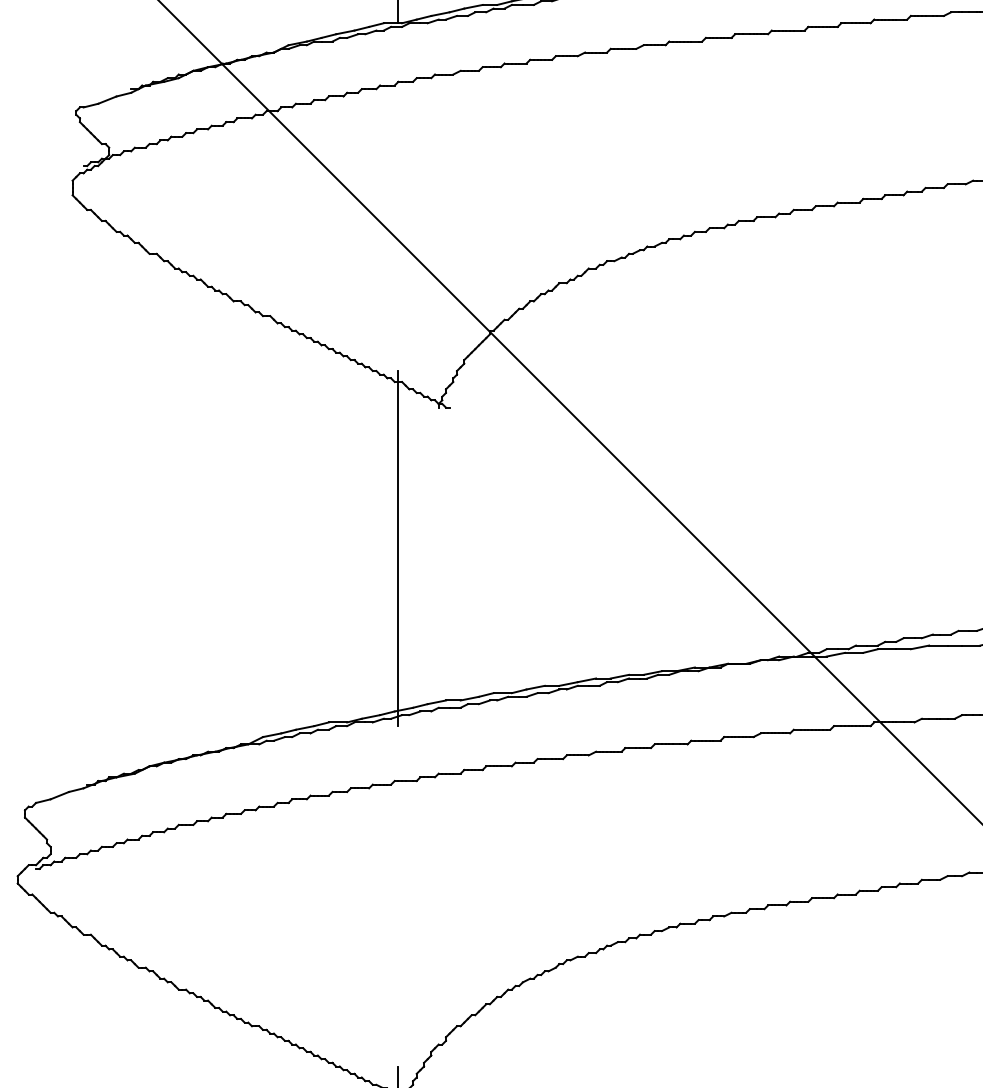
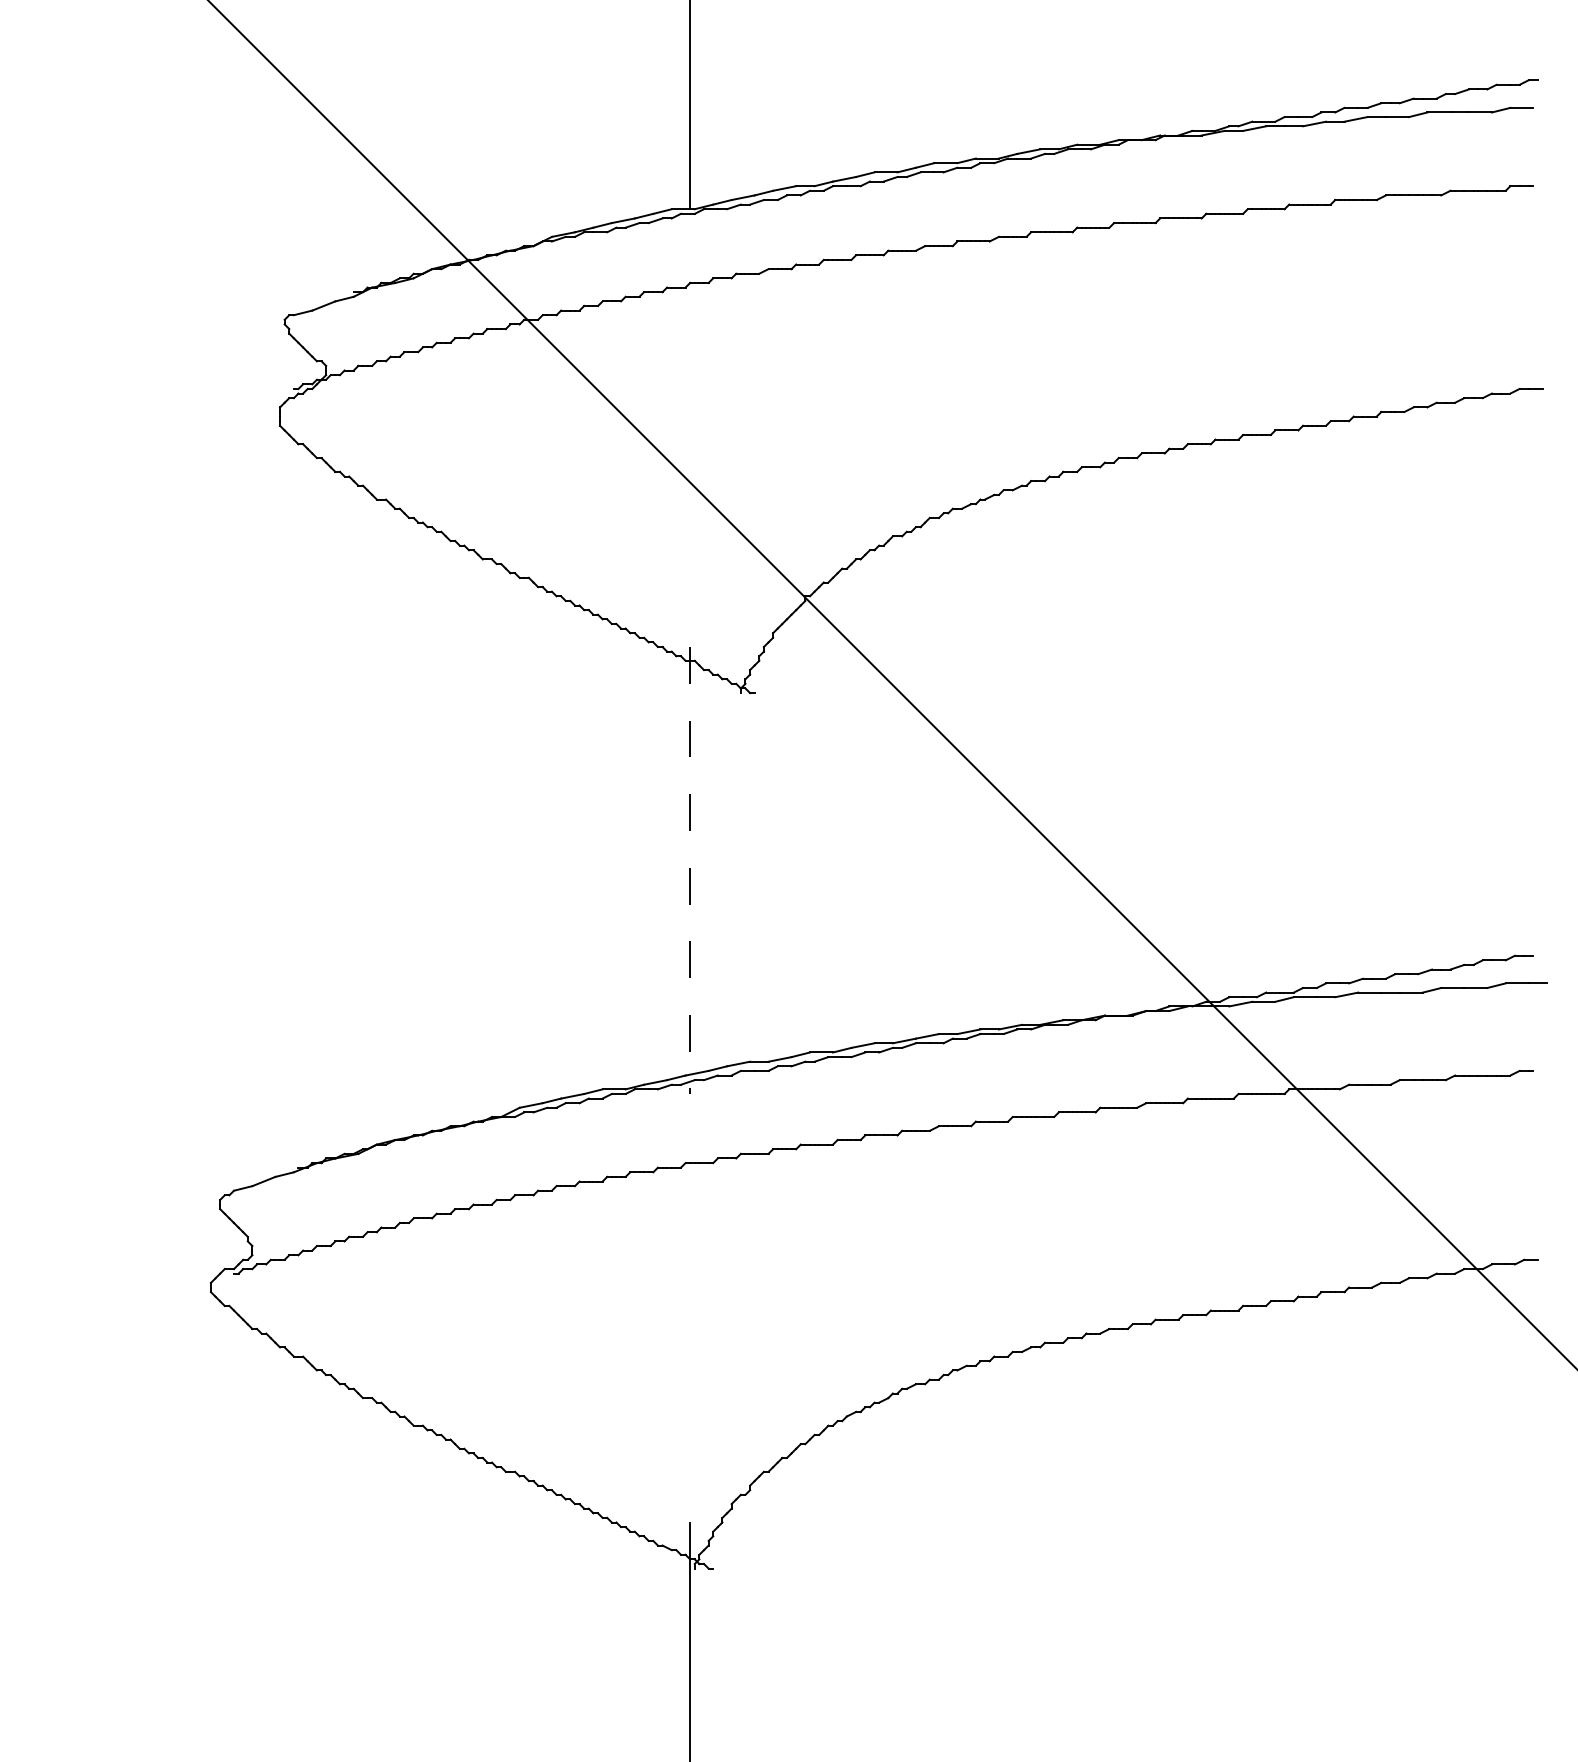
line: (398, 548) -> (690, 870), solid -> dashed

